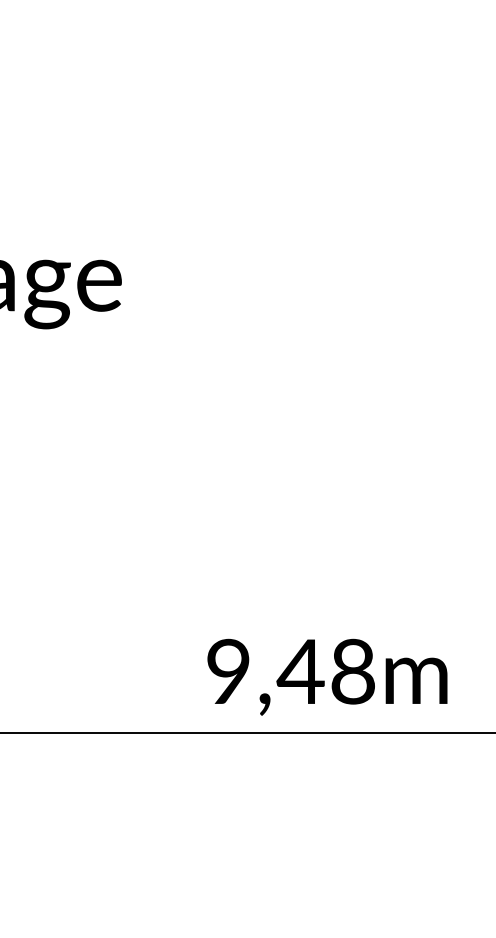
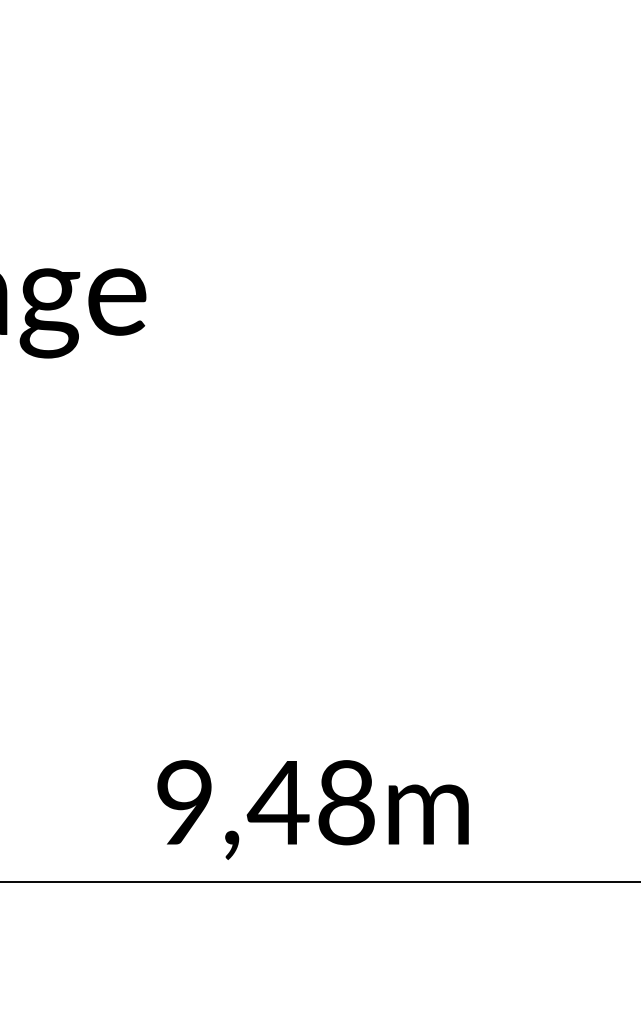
text: (327, 676) -> (313, 808), moved

